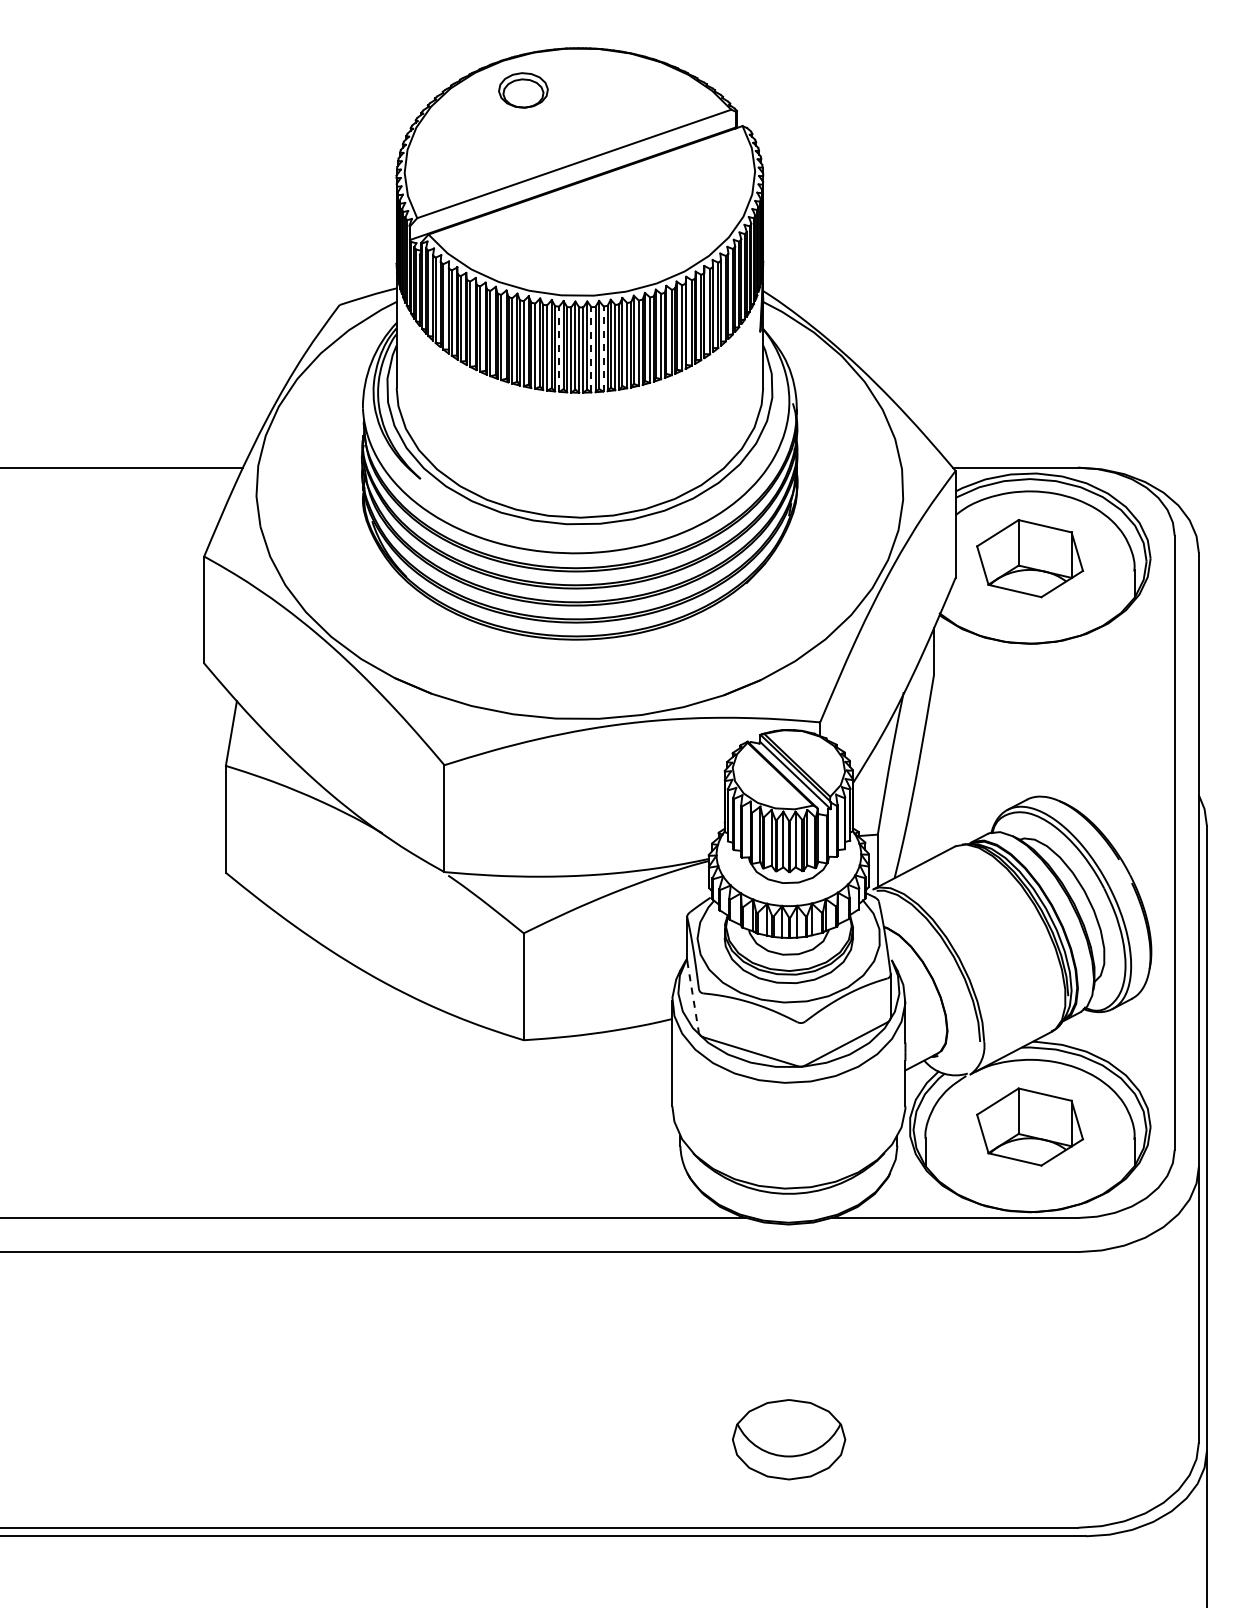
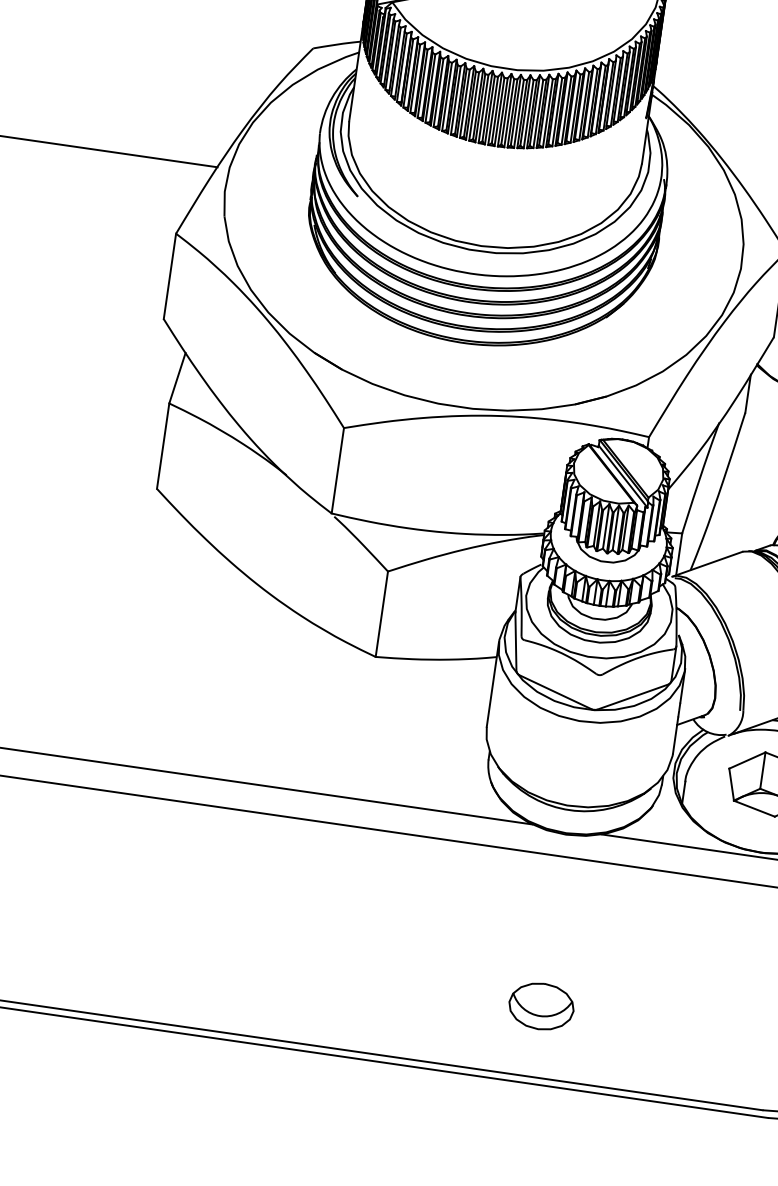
line: (603, 348) -> (519, 113), dashed -> solid
line: (559, 349) -> (483, 109), dashed -> solid
line: (591, 349) -> (509, 112), dashed -> solid
line: (693, 997) -> (516, 642), dashed -> solid
part: (788, 1439) -> (541, 1006), size x0.71

